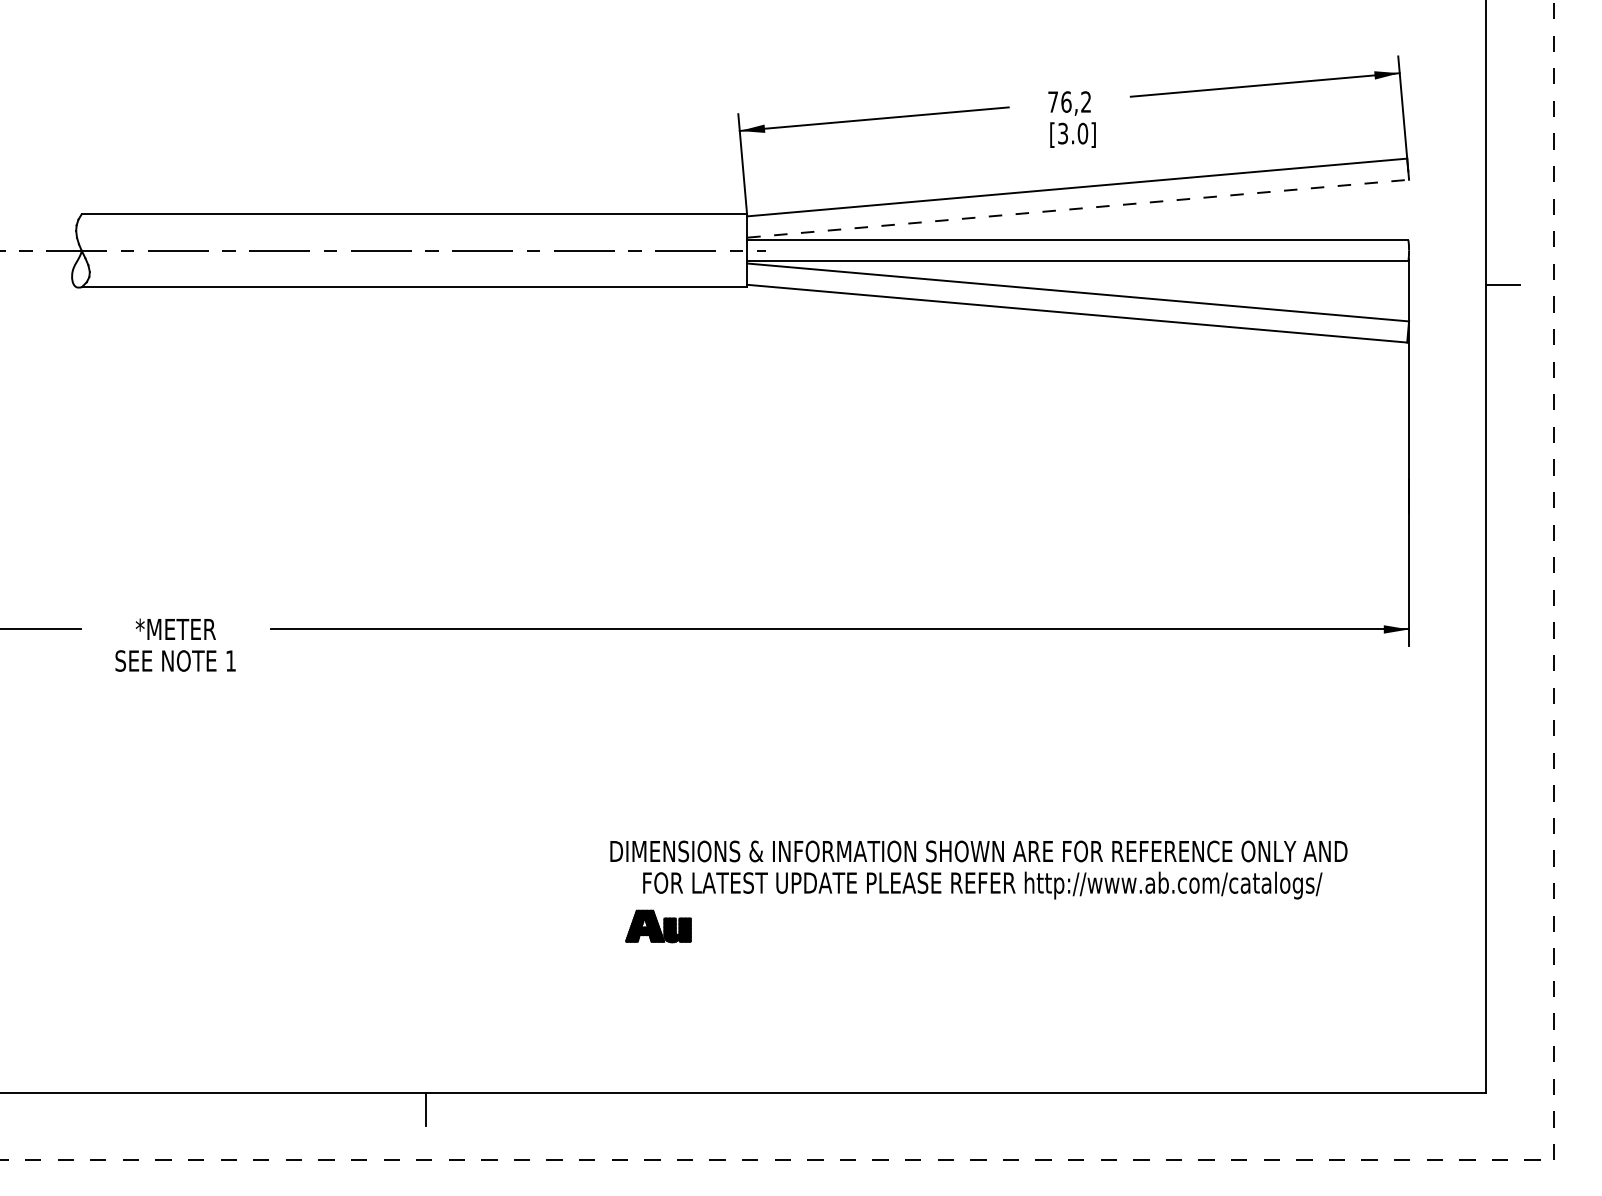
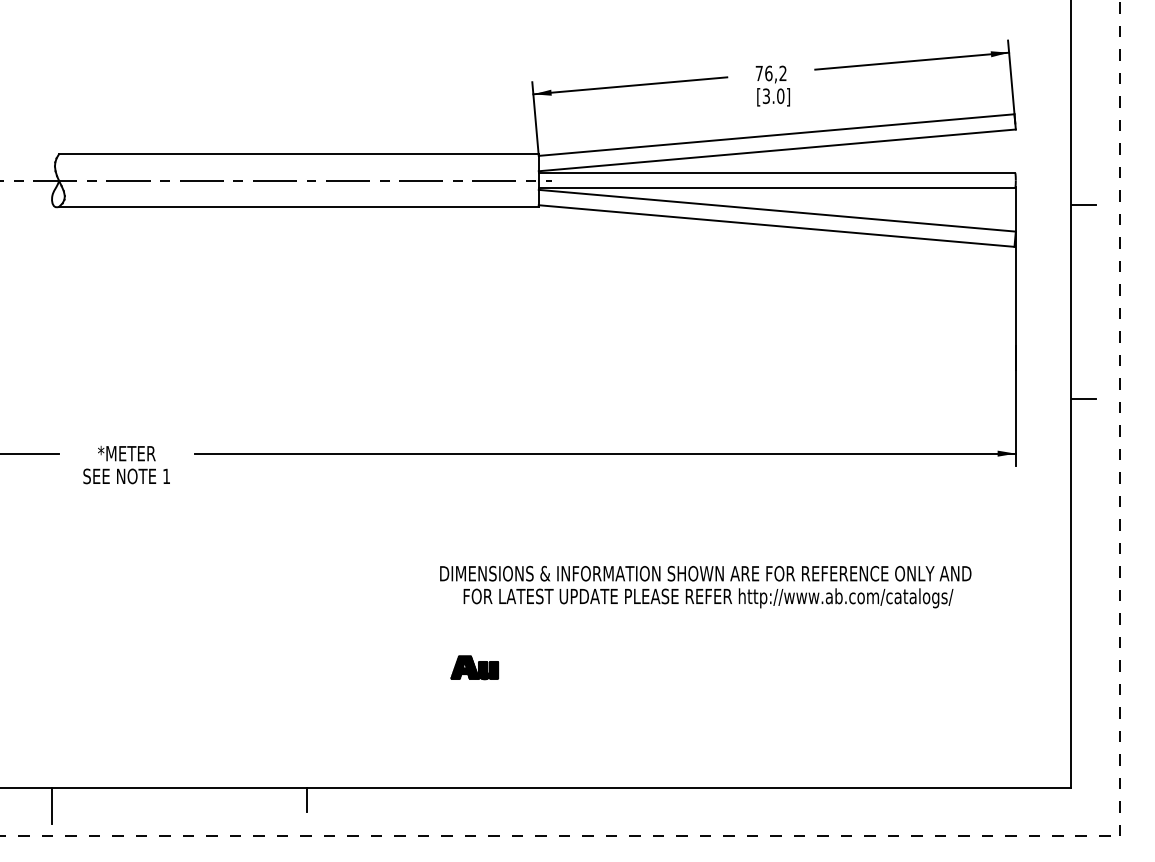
line: (1078, 208) -> (777, 150), dashed -> solid
line: (1502, 554) -> (1083, 399), added
text: (978, 870) -> (705, 587), moved
line: (72, 1117) -> (52, 805), added

